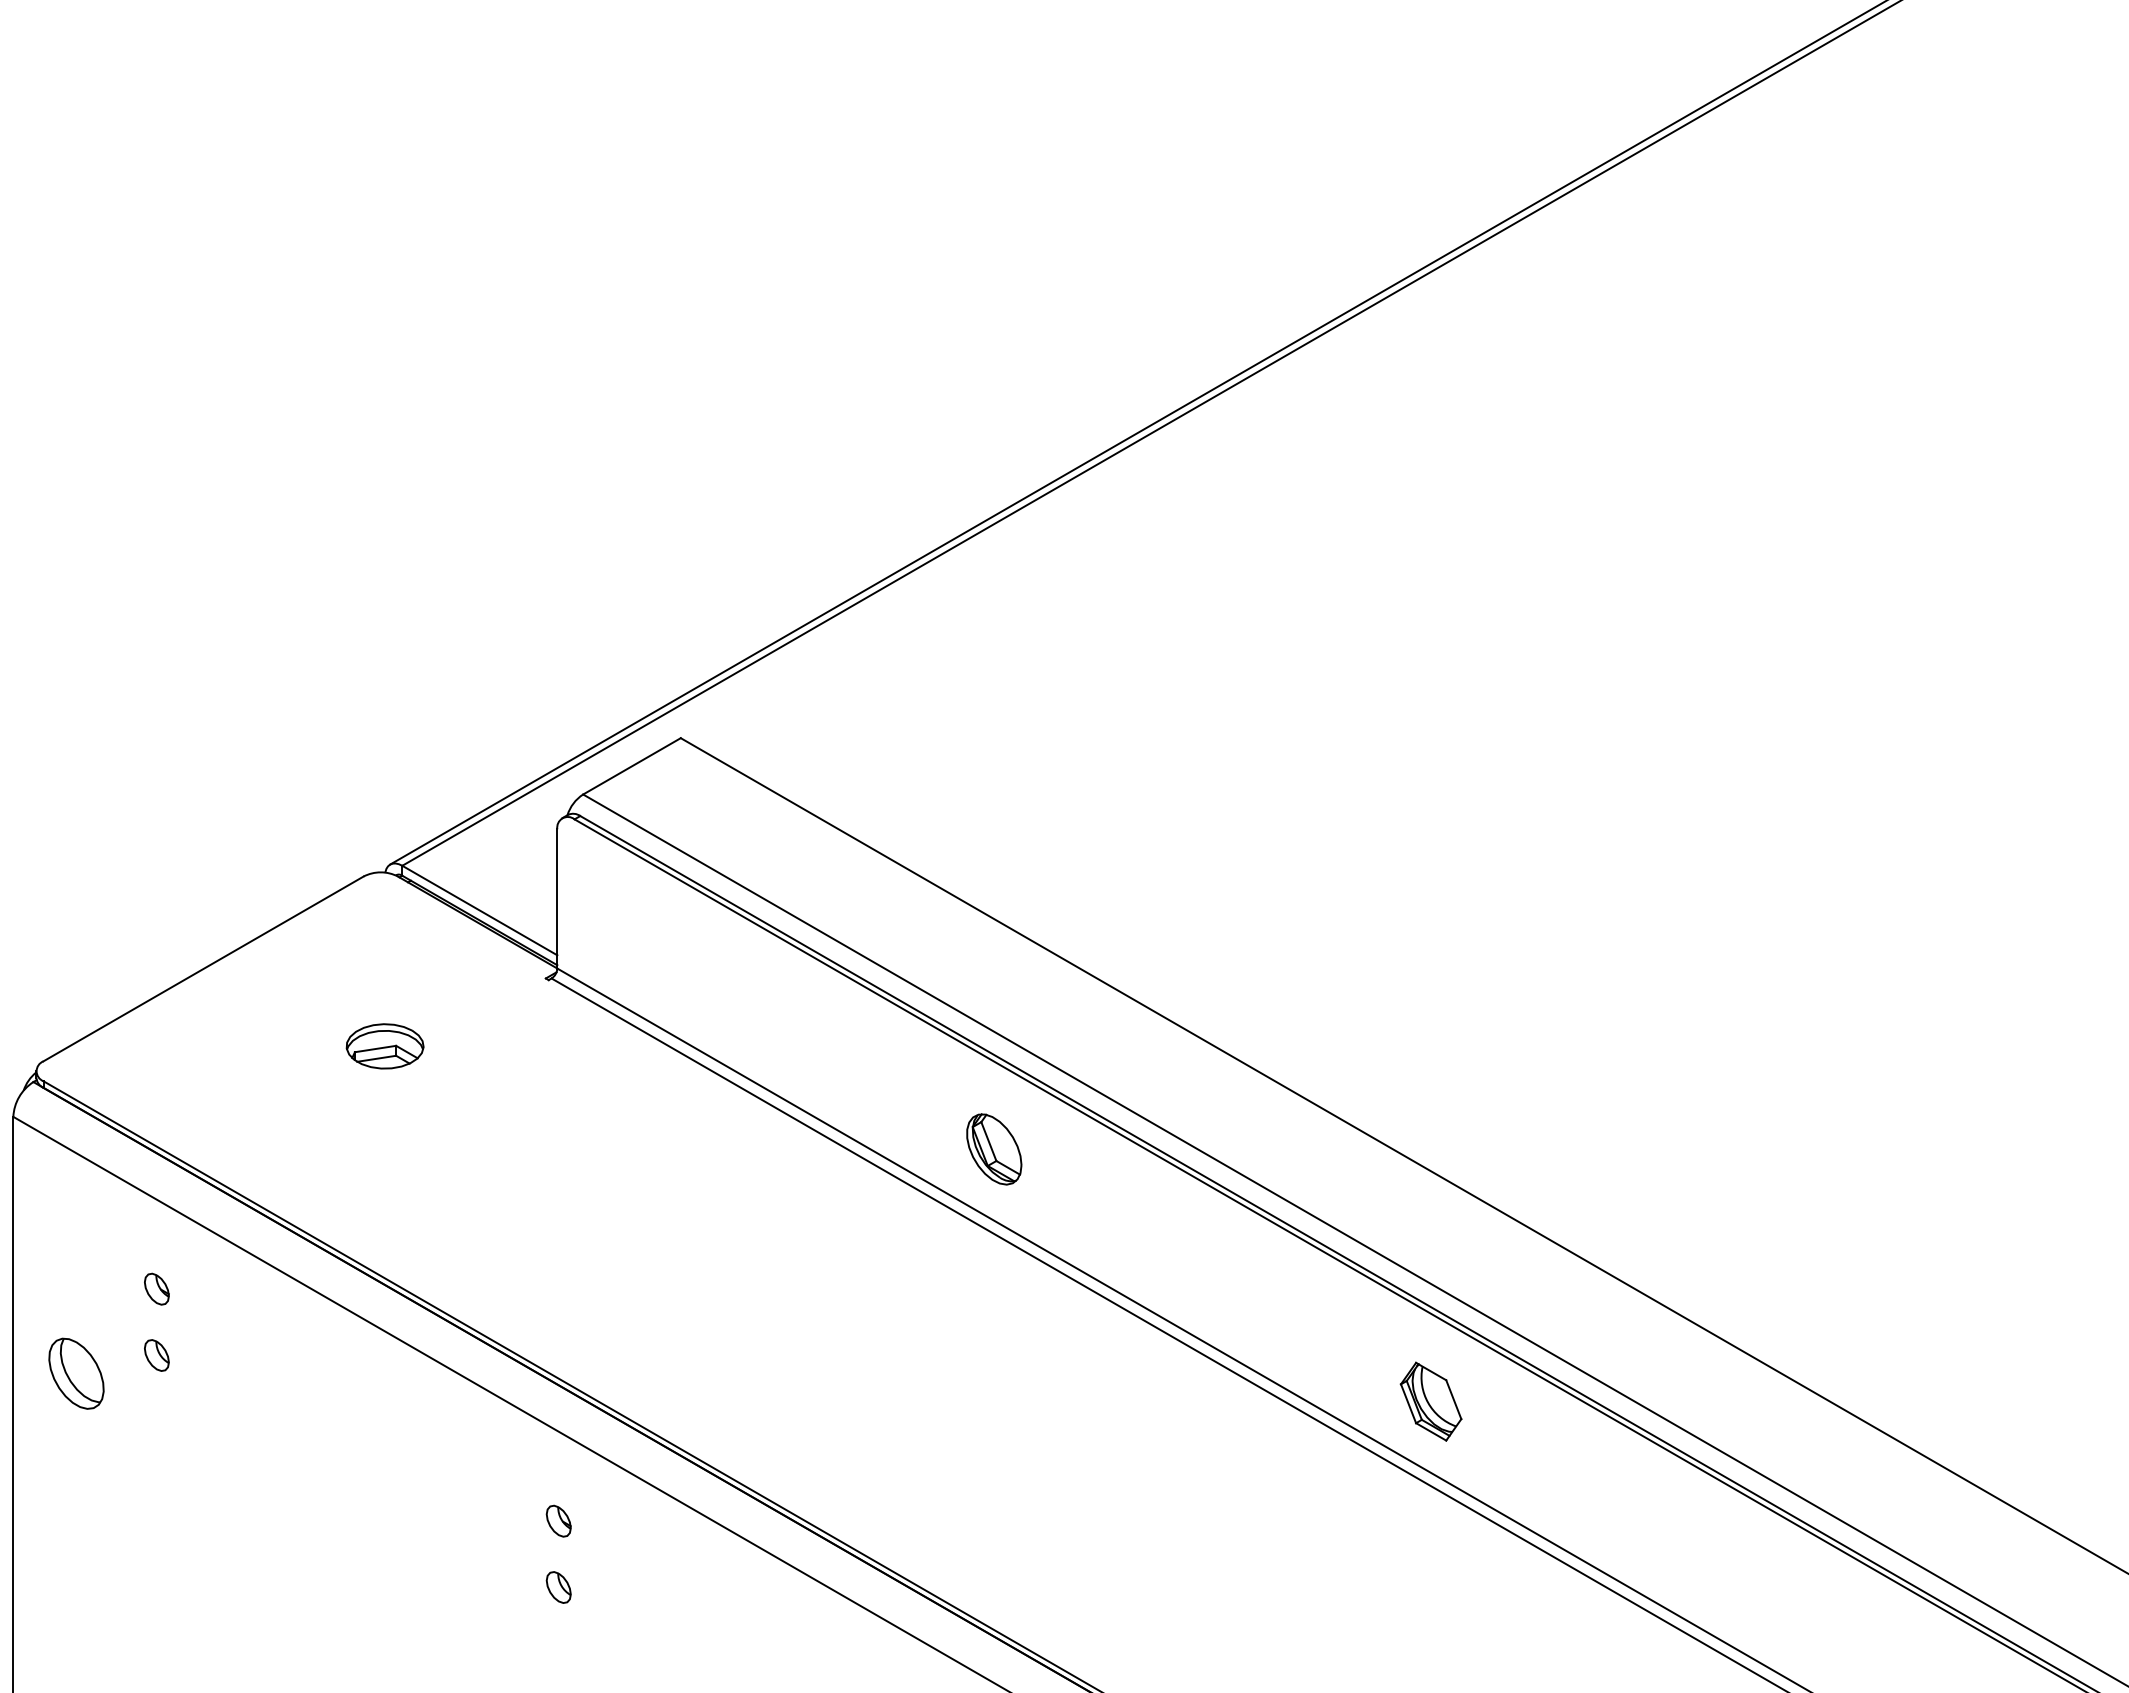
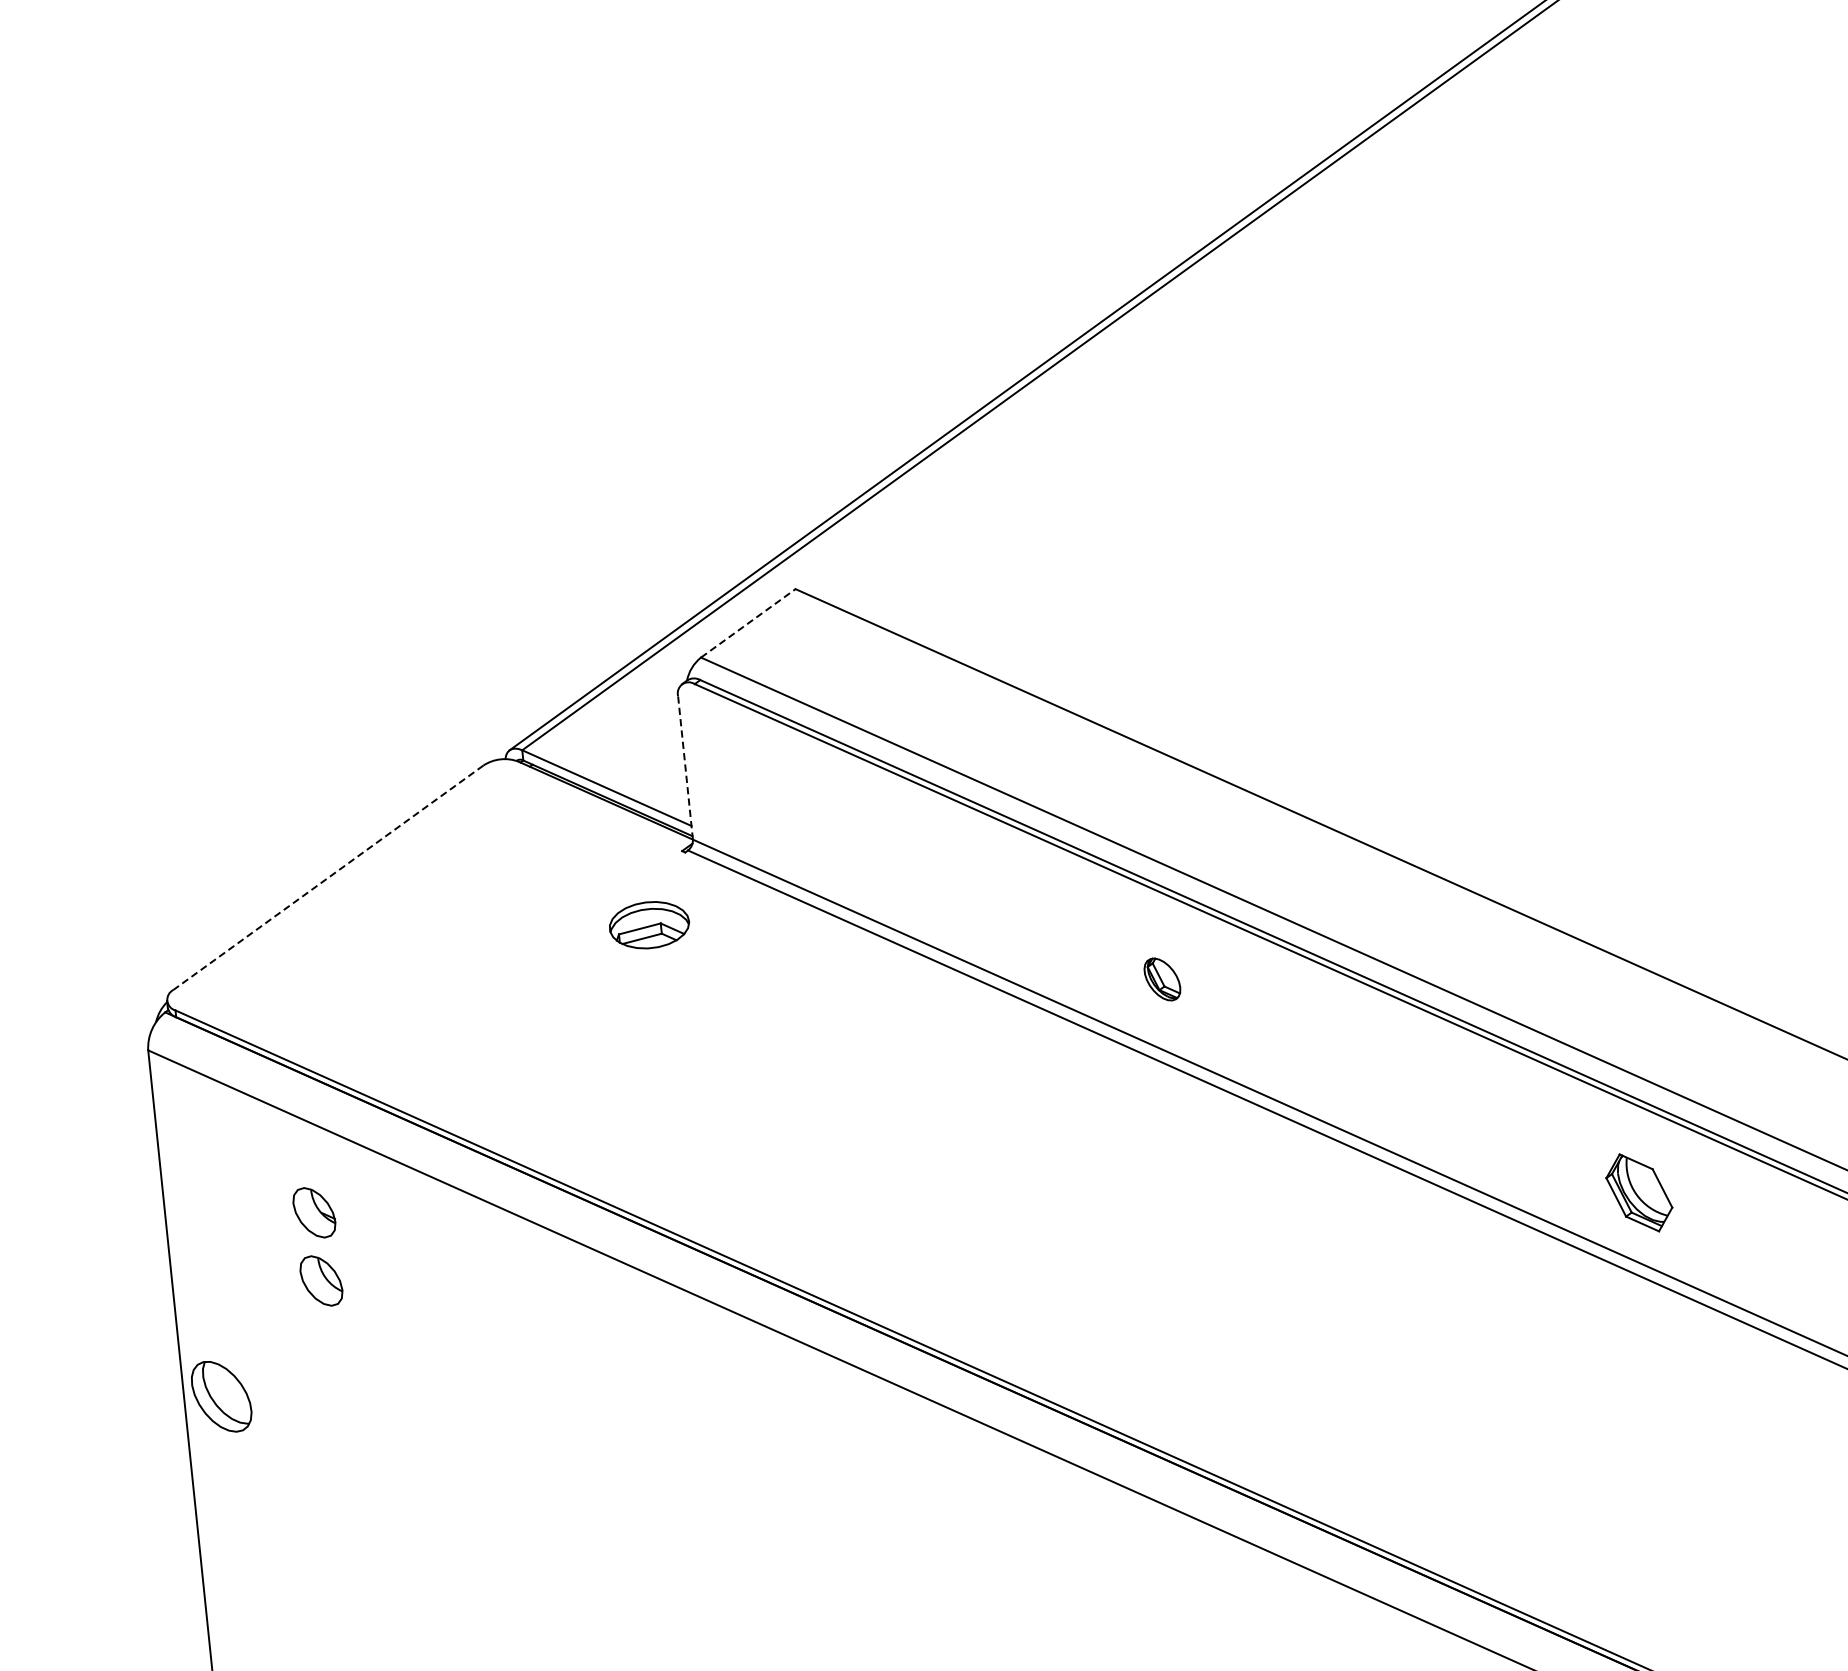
line: (632, 766) -> (748, 623), solid -> dashed
line: (557, 898) -> (685, 767), solid -> dashed
line: (203, 968) -> (328, 877), solid -> dashed
part: (384, 1046) -> (648, 925), moved
part: (994, 1149) -> (1162, 979), size x0.6
part: (156, 1288) -> (313, 1211), size x1.6
part: (156, 1355) -> (321, 1281), size x1.6
part: (76, 1373) -> (221, 1396), moved
part: (558, 1520) -> (752, 1408), removed
part: (558, 1587) -> (760, 1477), removed

